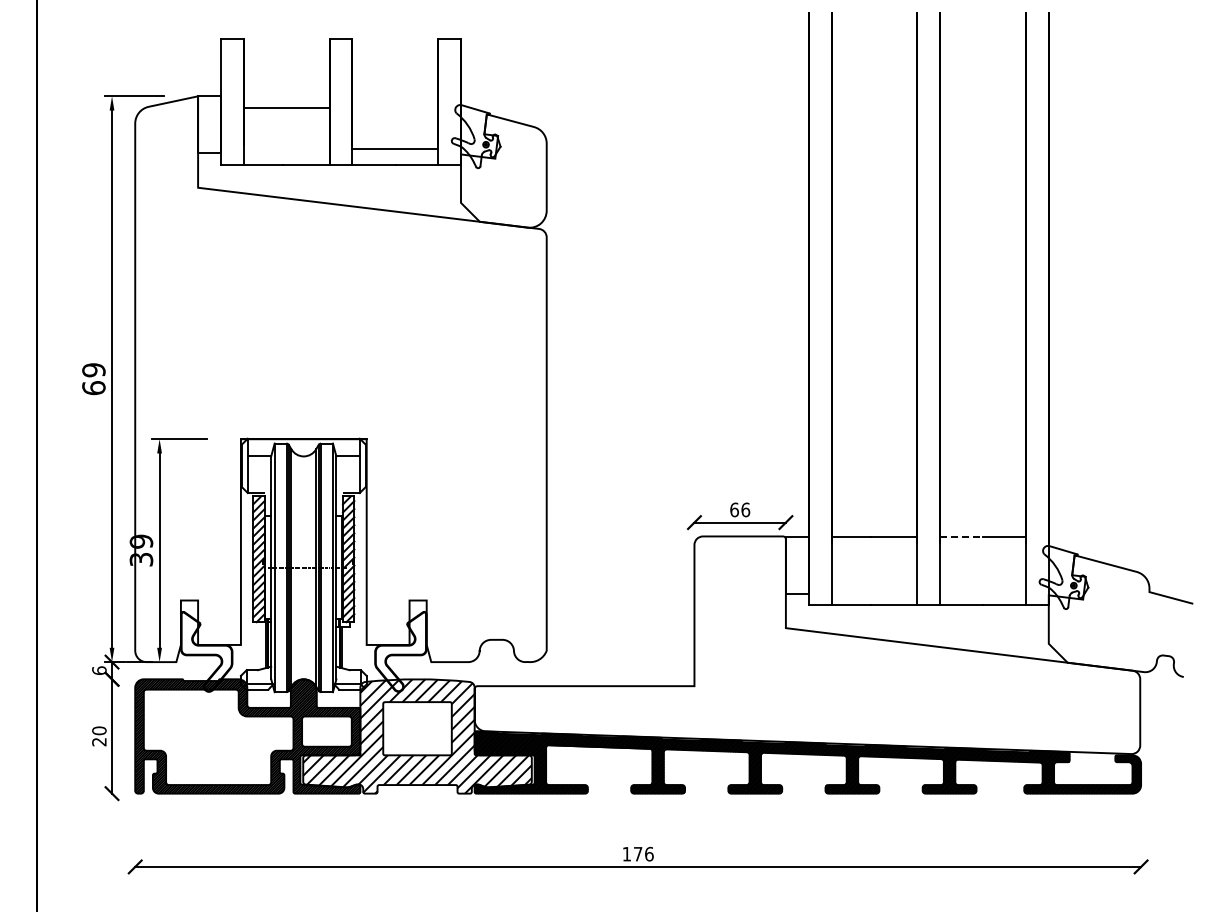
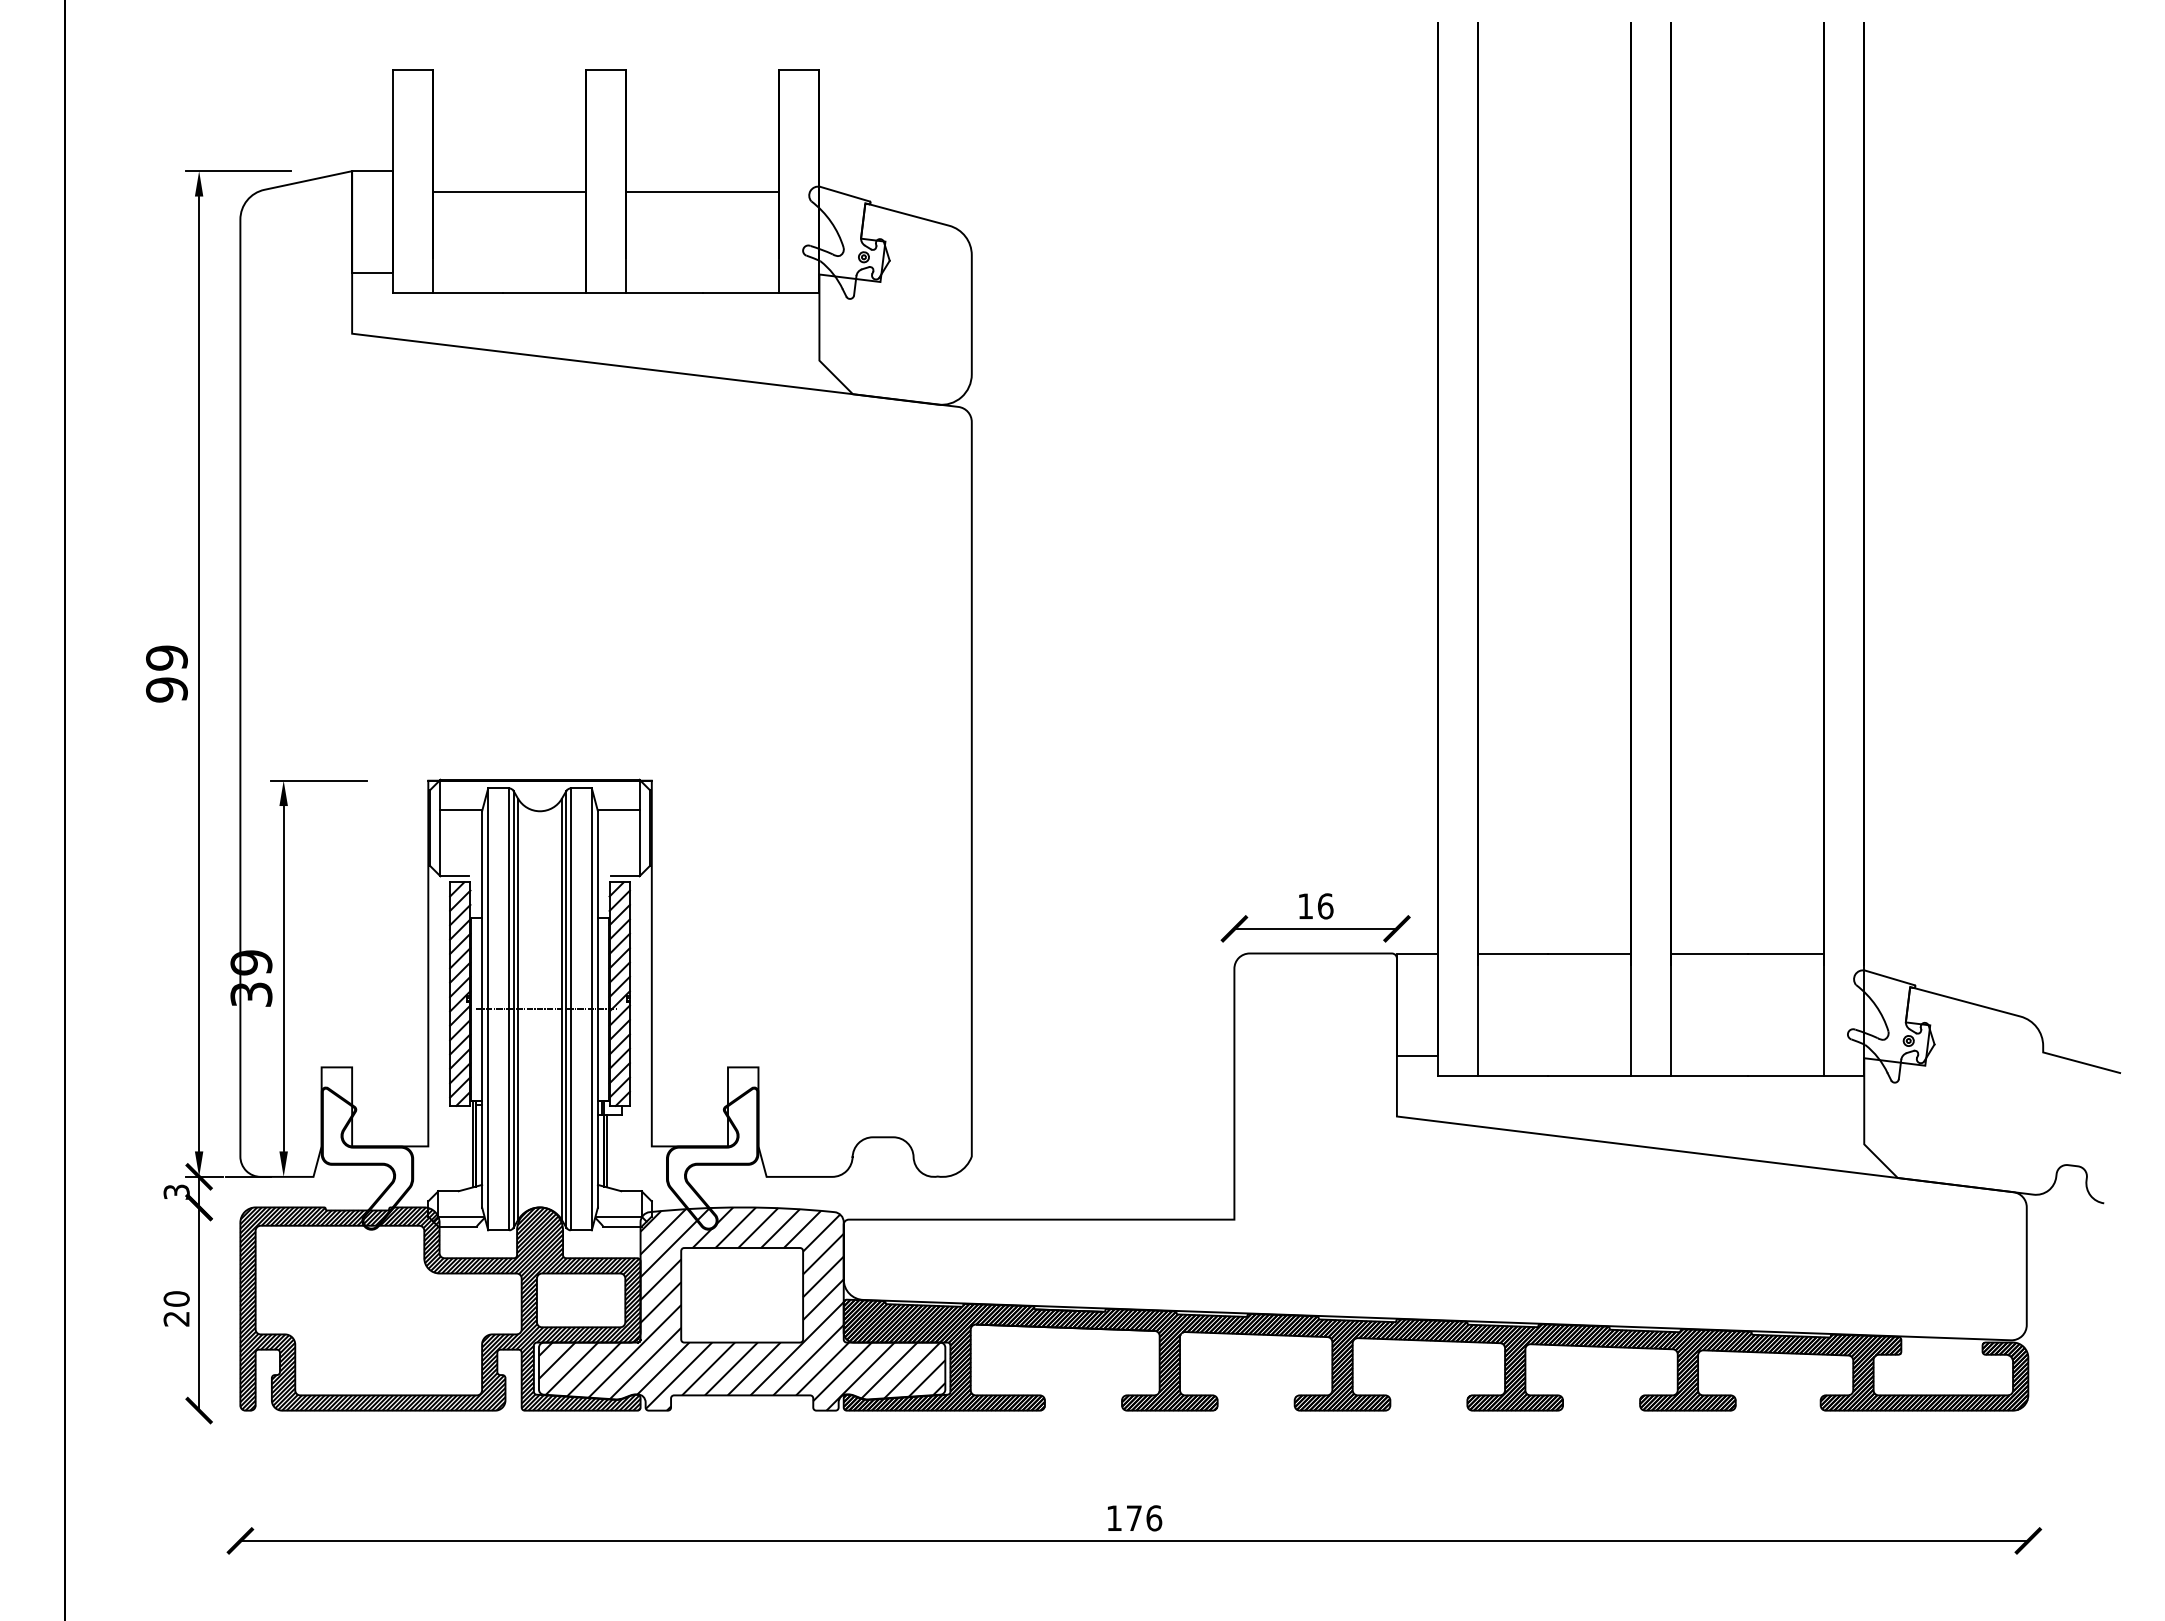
line: (395, 148) -> (703, 191), moved
text: (93, 388) -> (166, 690), 69 -> 99
text: (734, 509) -> (1305, 905), 66 -> 16
line: (961, 536) -> (1709, 953), dashed -> solid
text: (99, 670) -> (176, 1191), 6 -> 3

